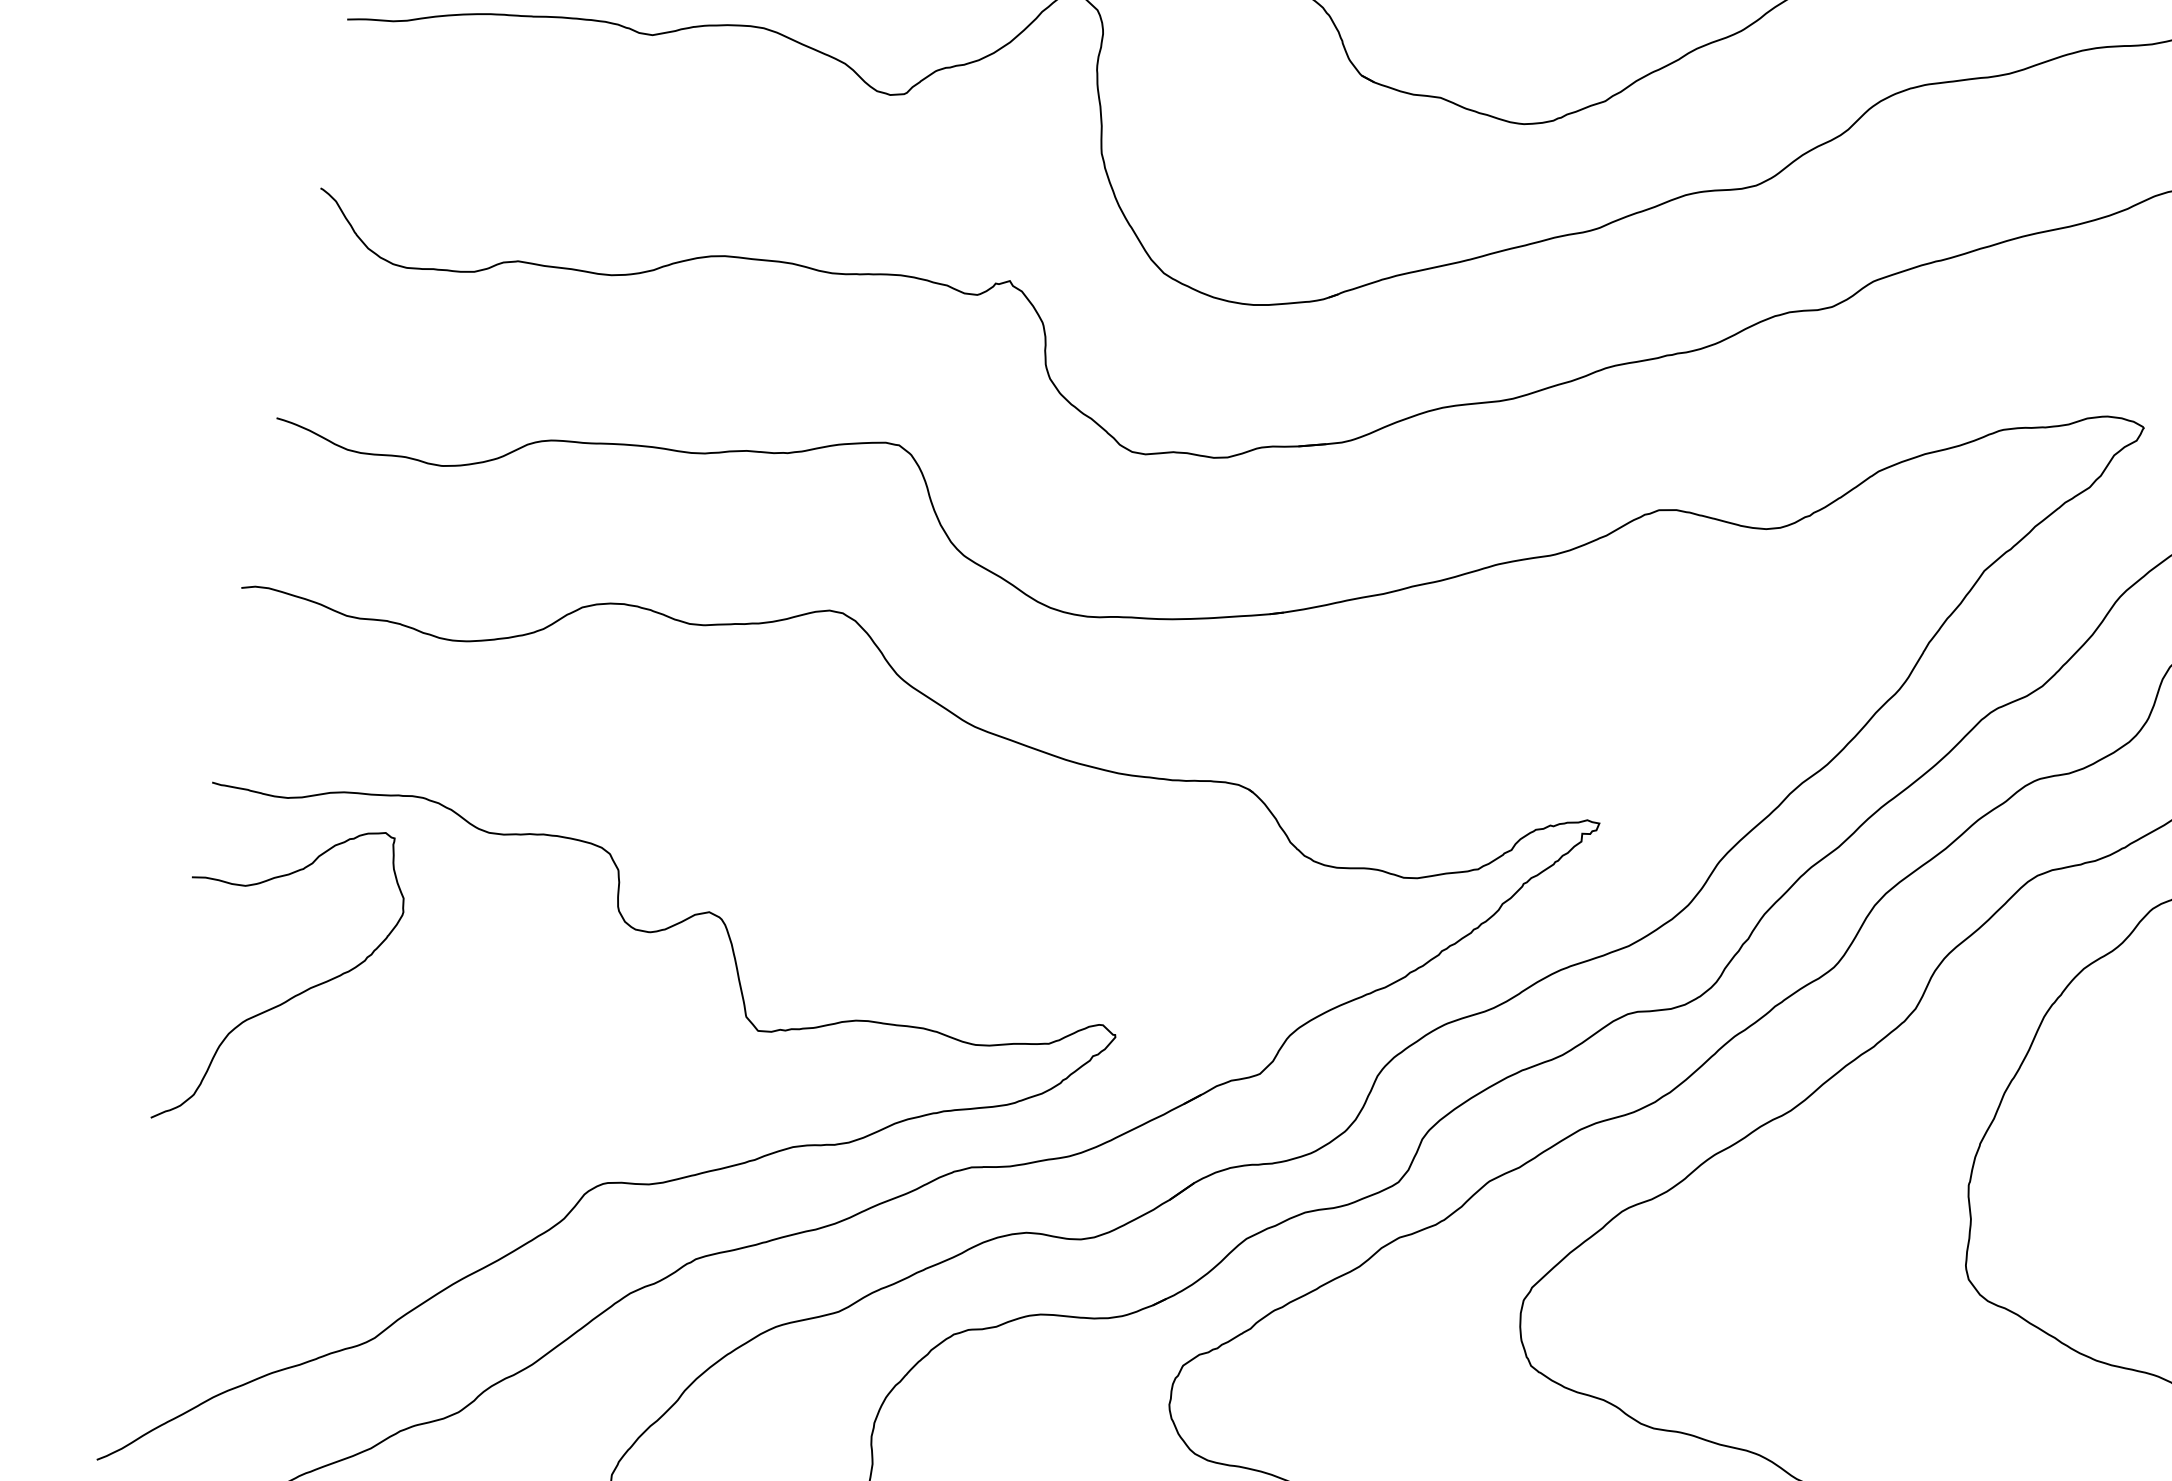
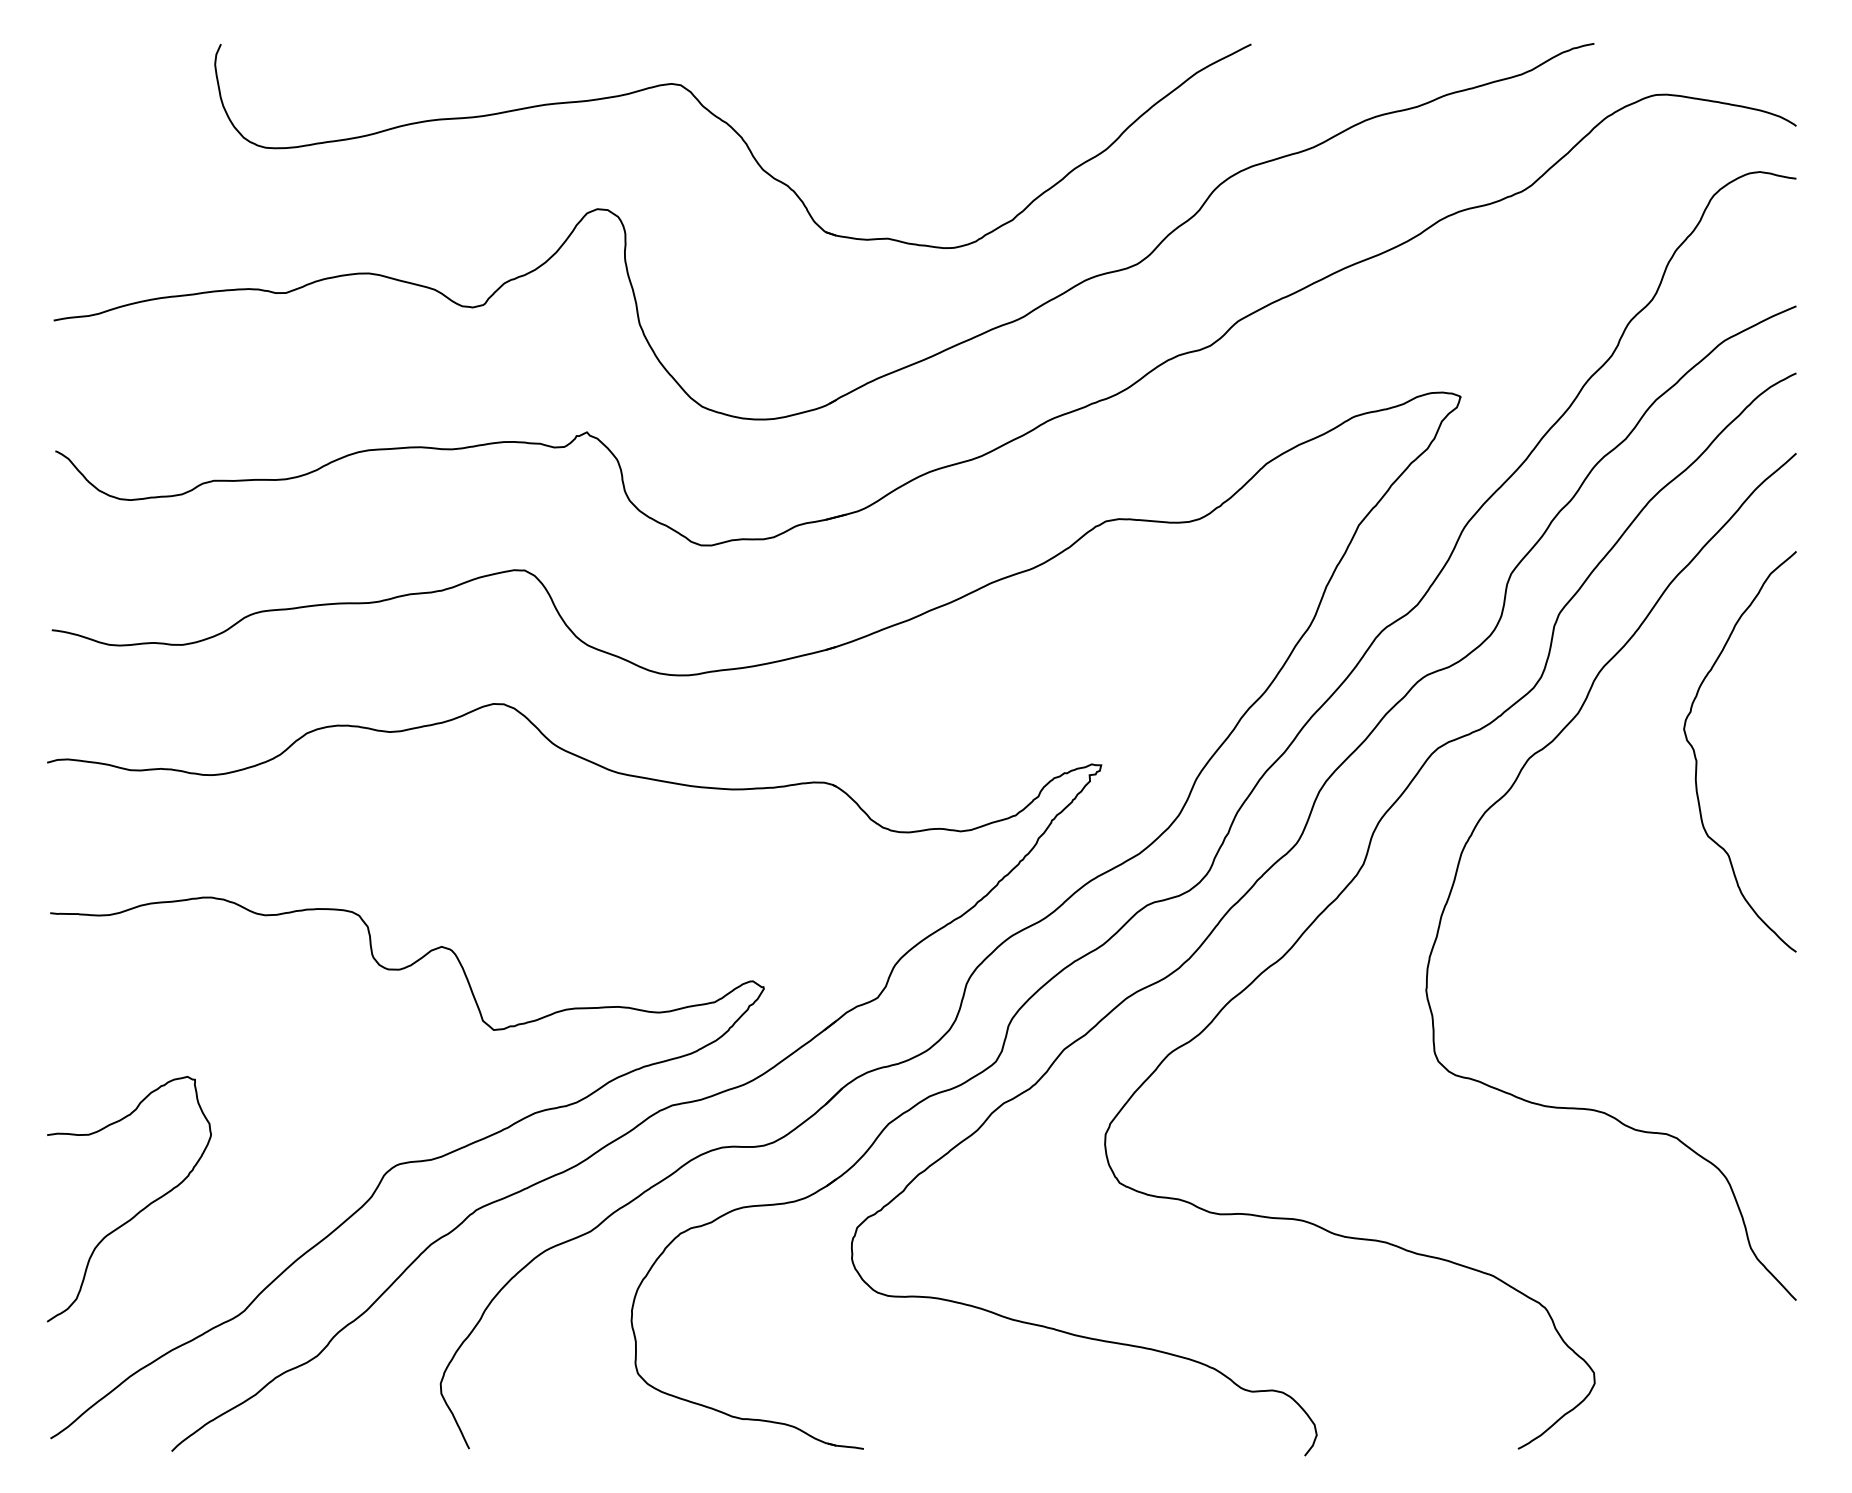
curve: (292, 995) -> (138, 1211), moved

